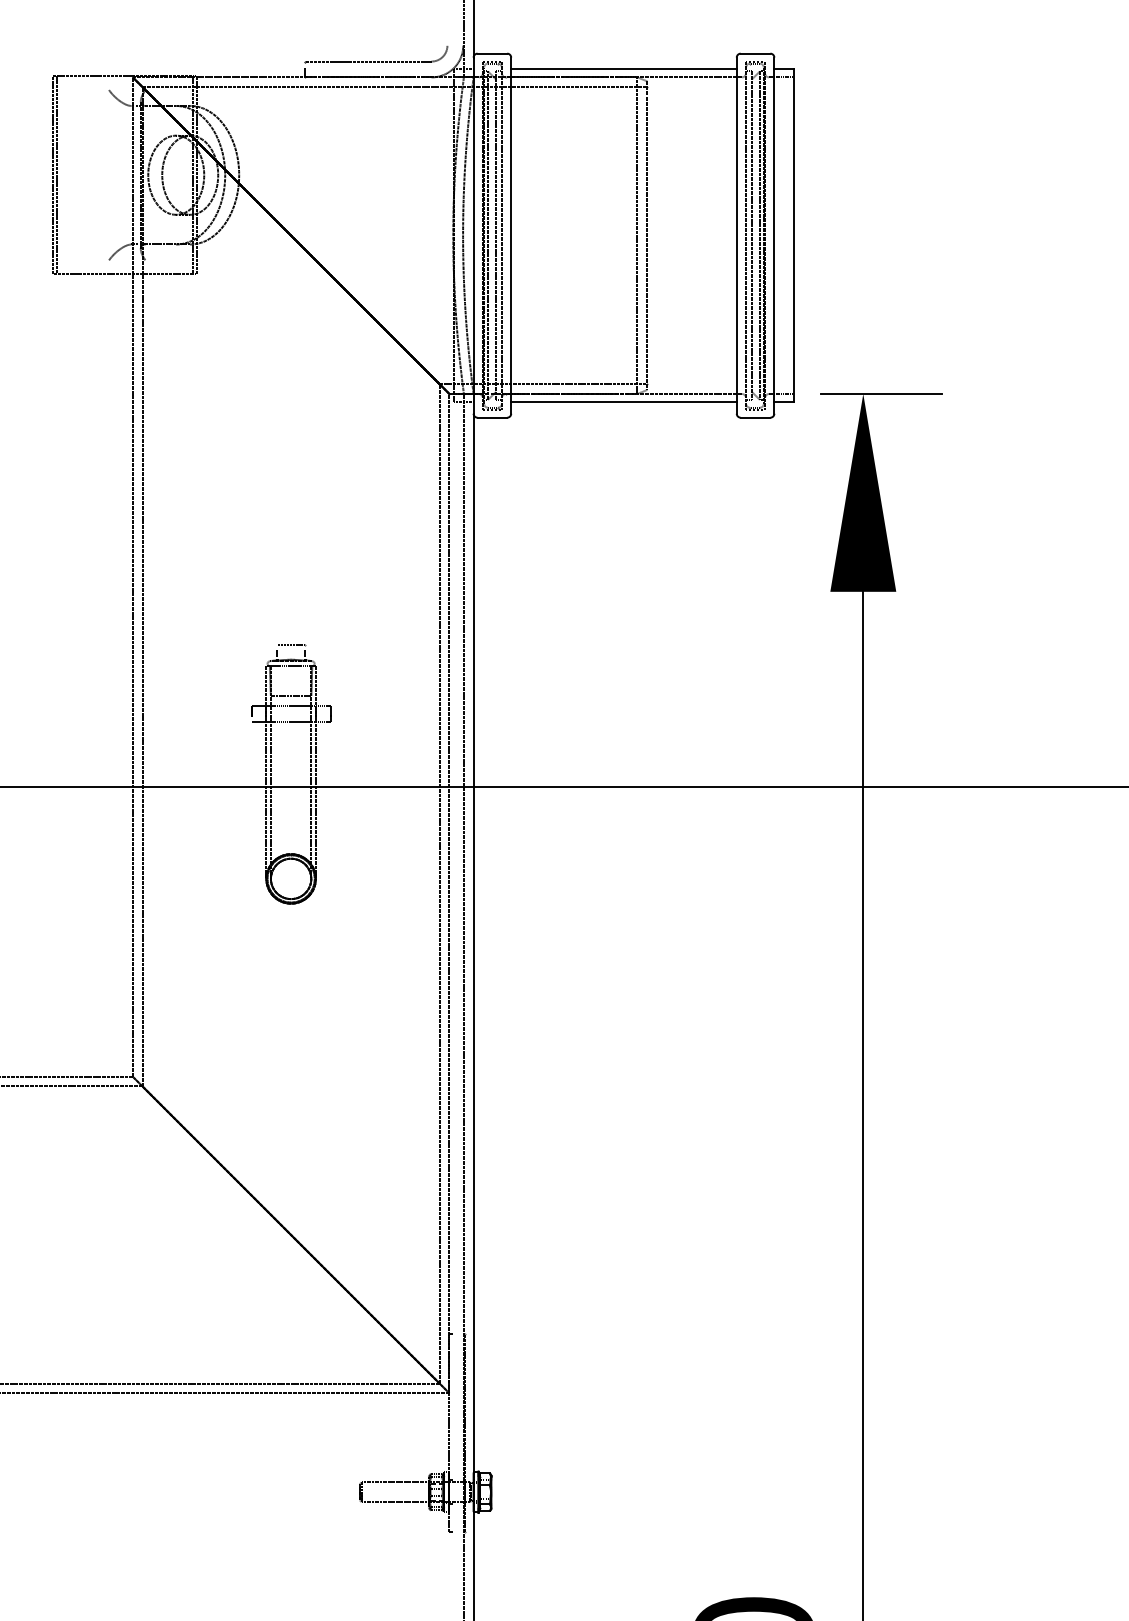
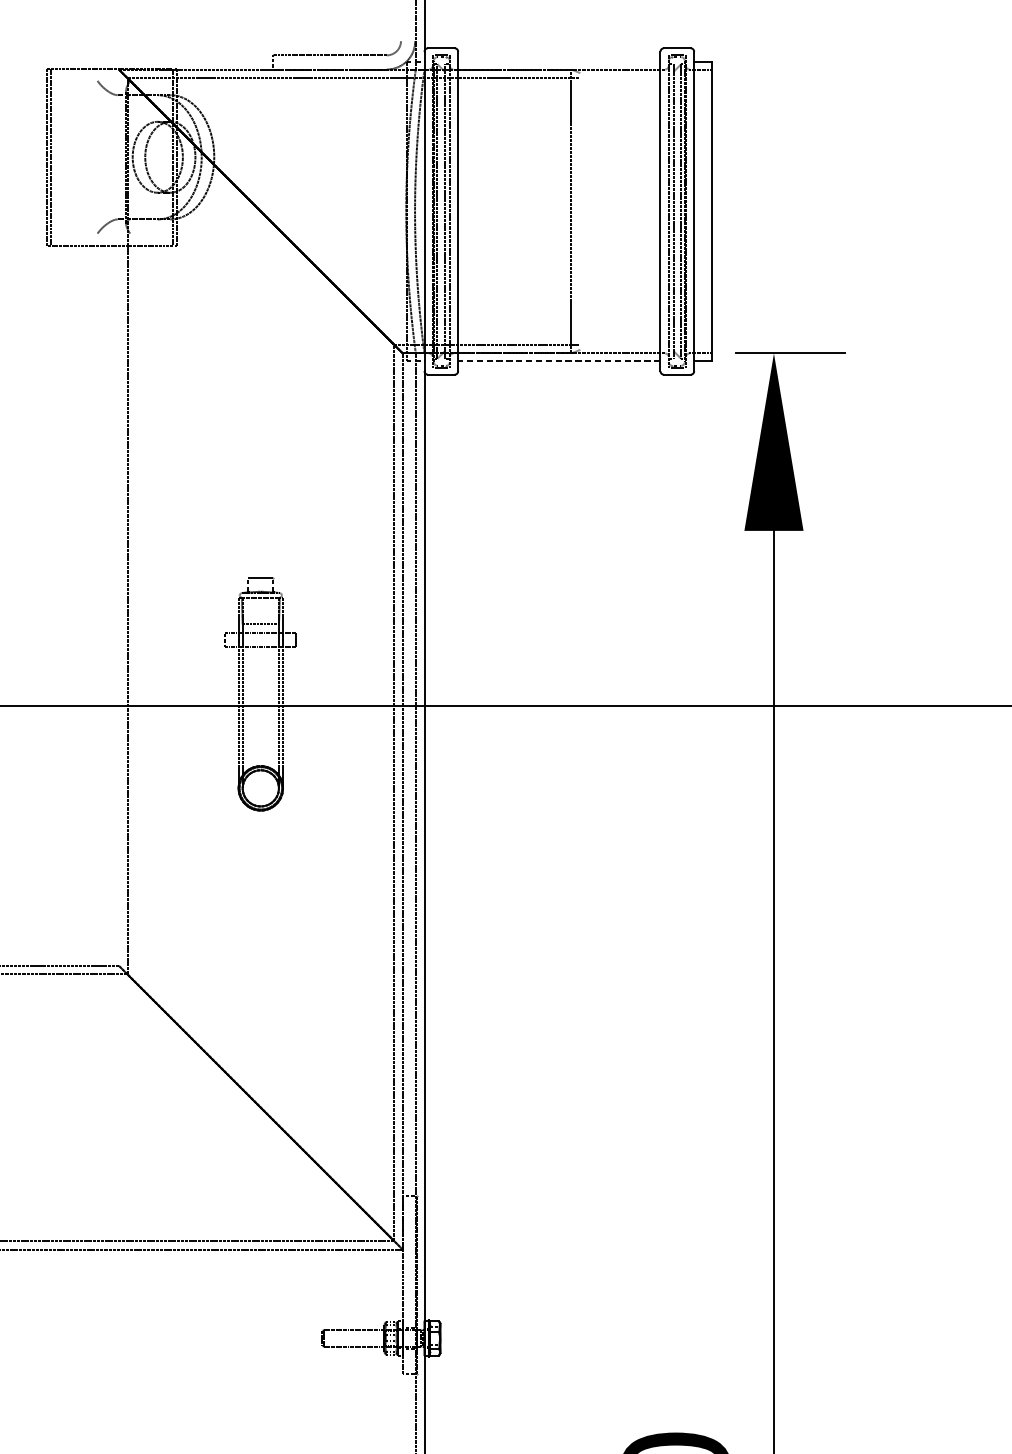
line: (623, 69) -> (558, 62), removed
line: (647, 235) -> (580, 211), removed
line: (623, 401) -> (558, 360), solid -> dashed
line: (132, 576) -> (118, 517), removed

